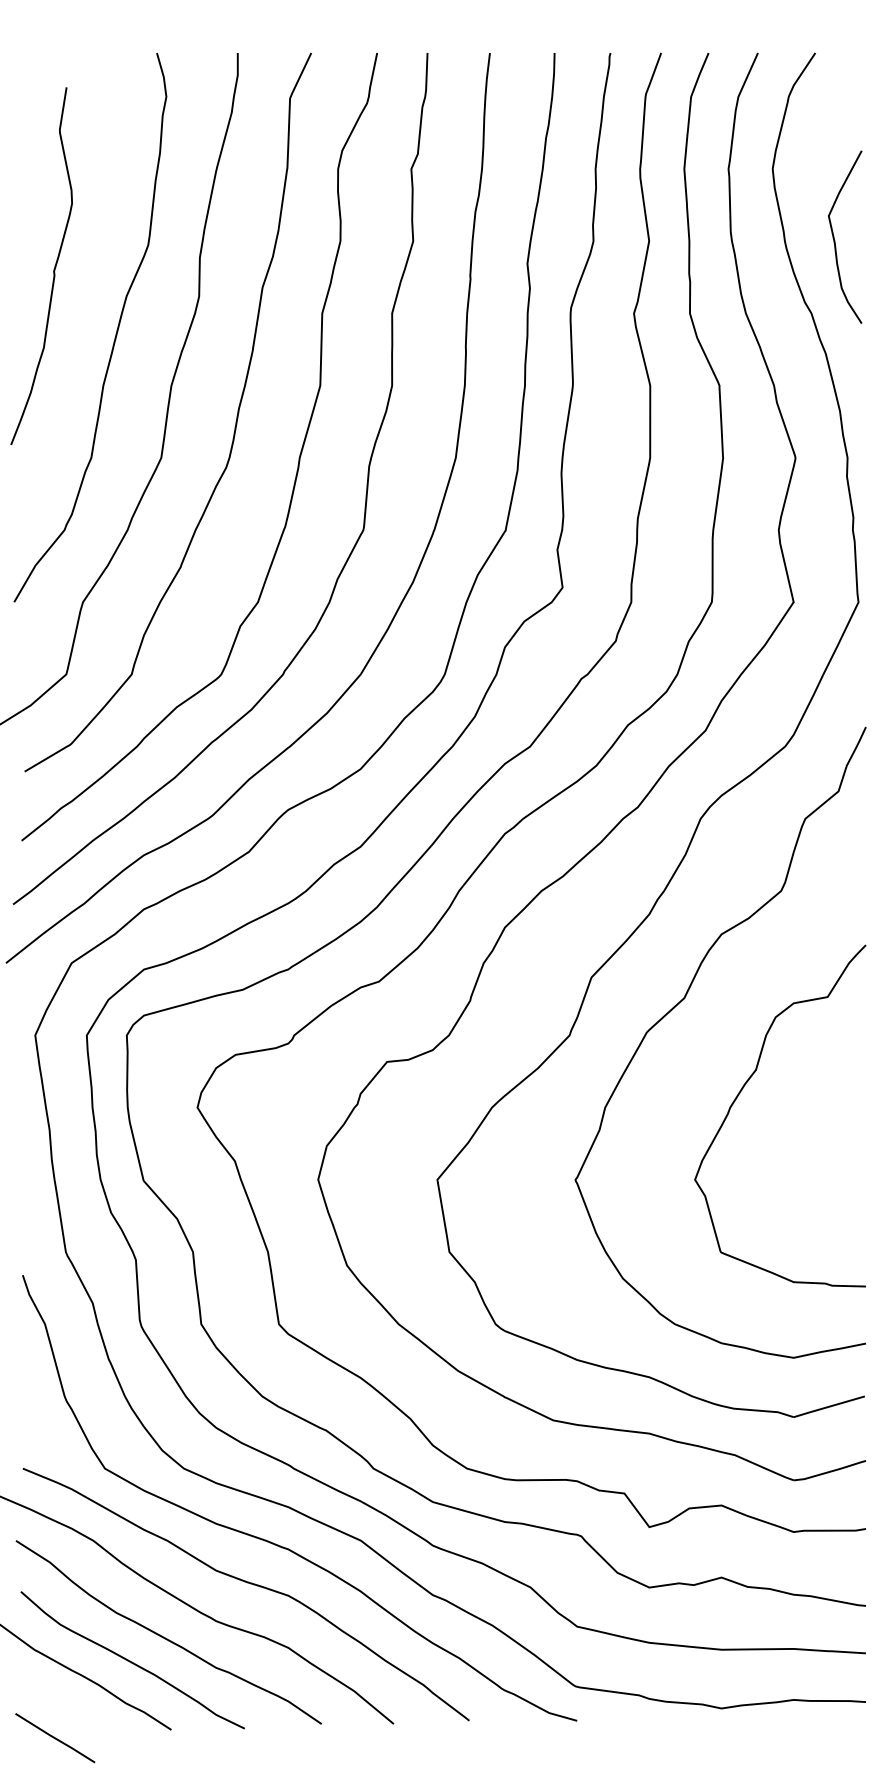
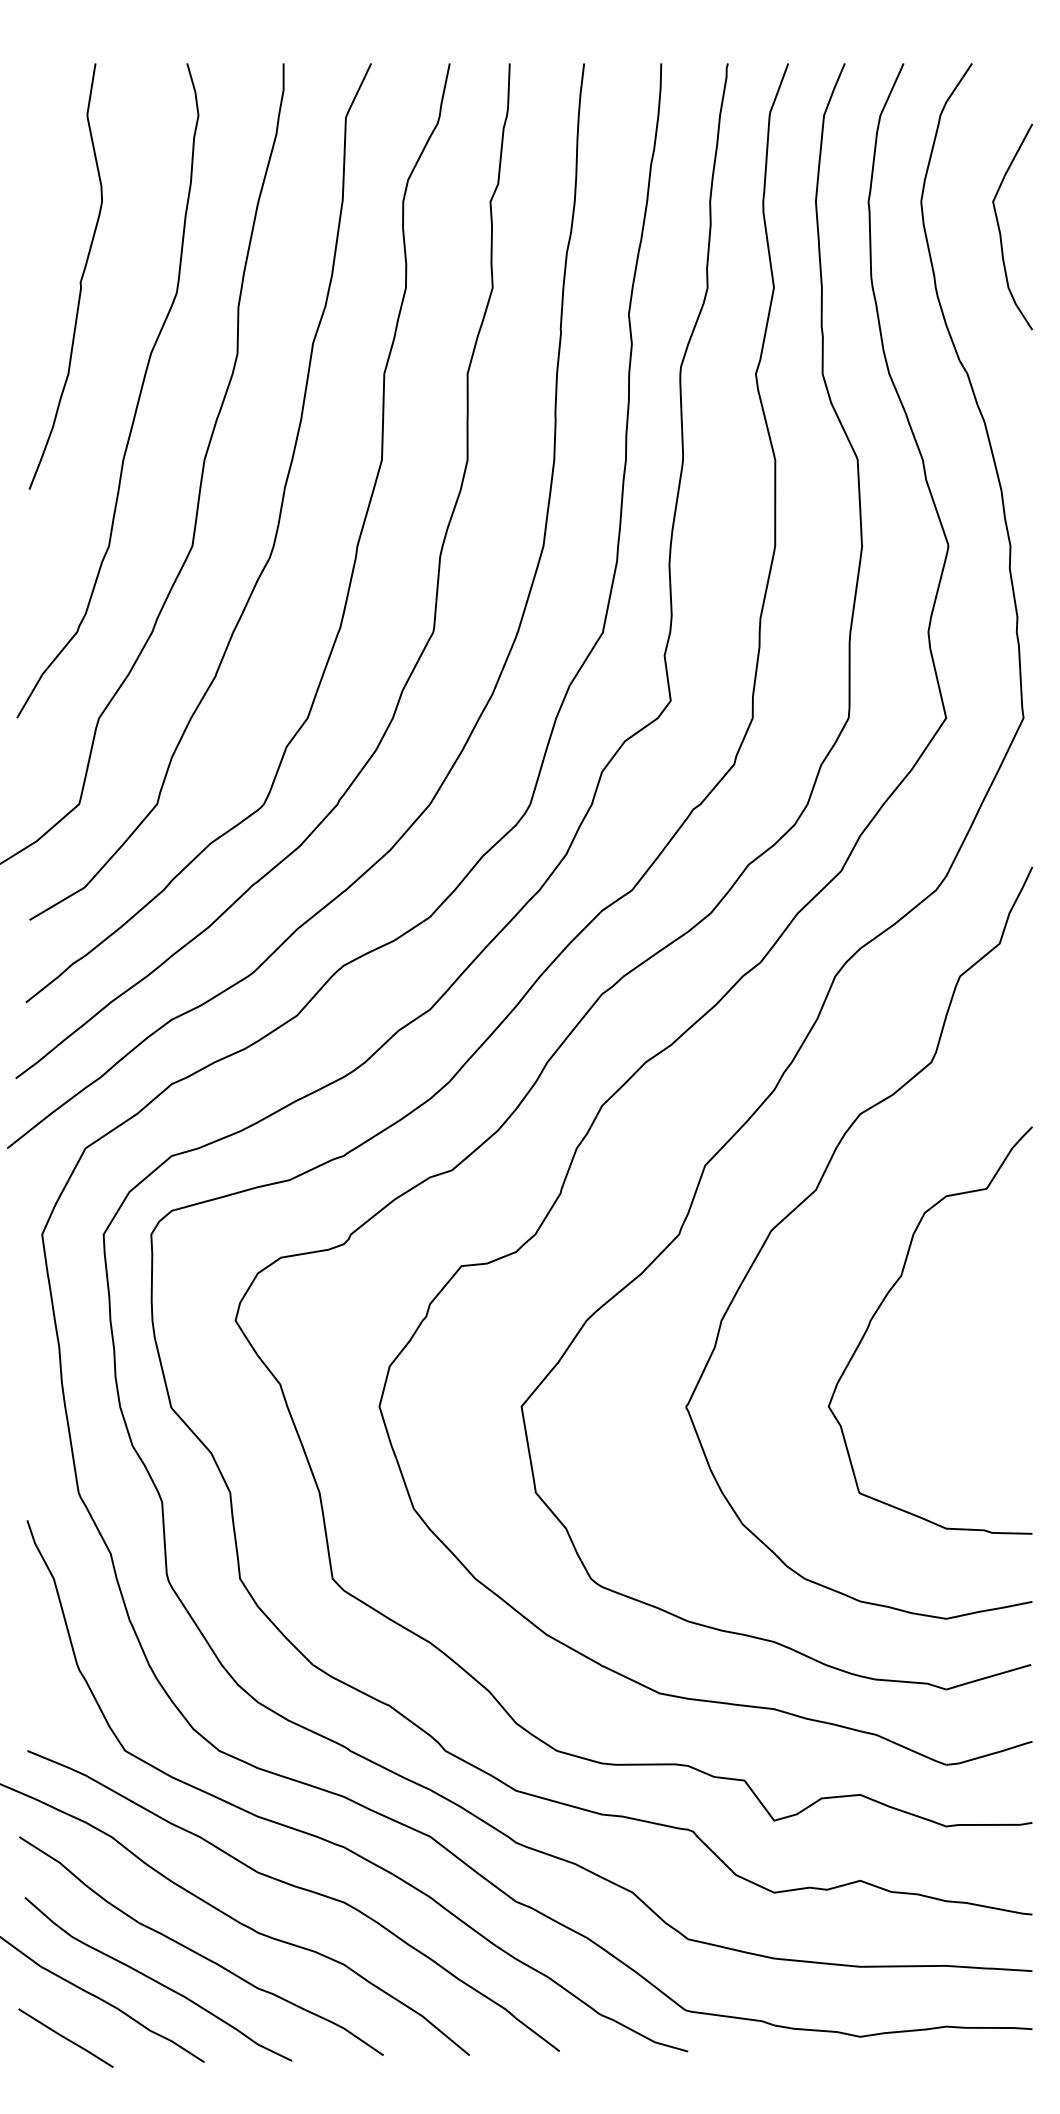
curve: (835, 239) -> (1000, 229), moved
curve: (53, 267) -> (80, 278), moved
line: (54, 1737) -> (65, 2037), moved

